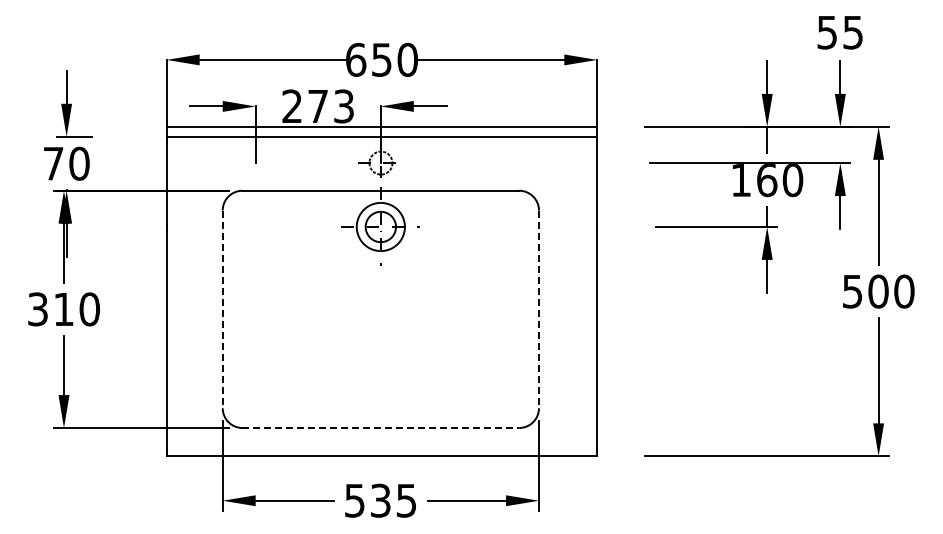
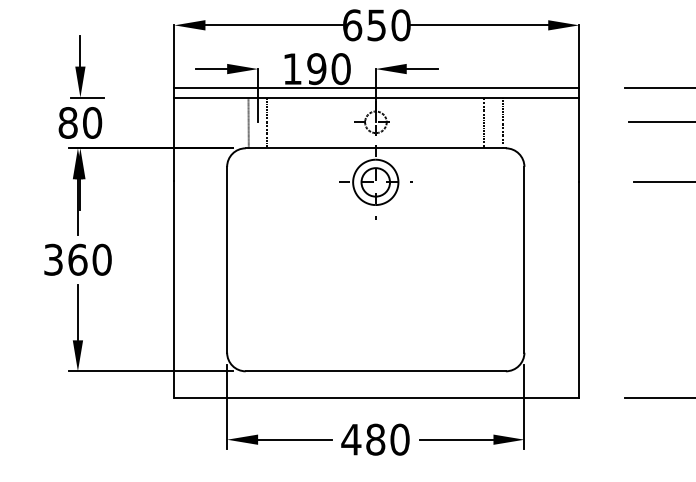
text: (318, 106) -> (317, 69), 273 -> 190
text: (53, 163) -> (68, 122), 70 -> 80
line: (245, 163) -> (248, 122), added
line: (265, 163) -> (267, 122), added
line: (496, 163) -> (484, 122), added
line: (515, 163) -> (502, 122), added
text: (64, 309) -> (78, 259), 310 -> 360
line: (222, 309) -> (226, 259), dashed -> solid
line: (538, 309) -> (523, 259), dashed -> solid
line: (381, 428) -> (376, 371), dashed -> solid
text: (380, 500) -> (375, 439), 535 -> 480

